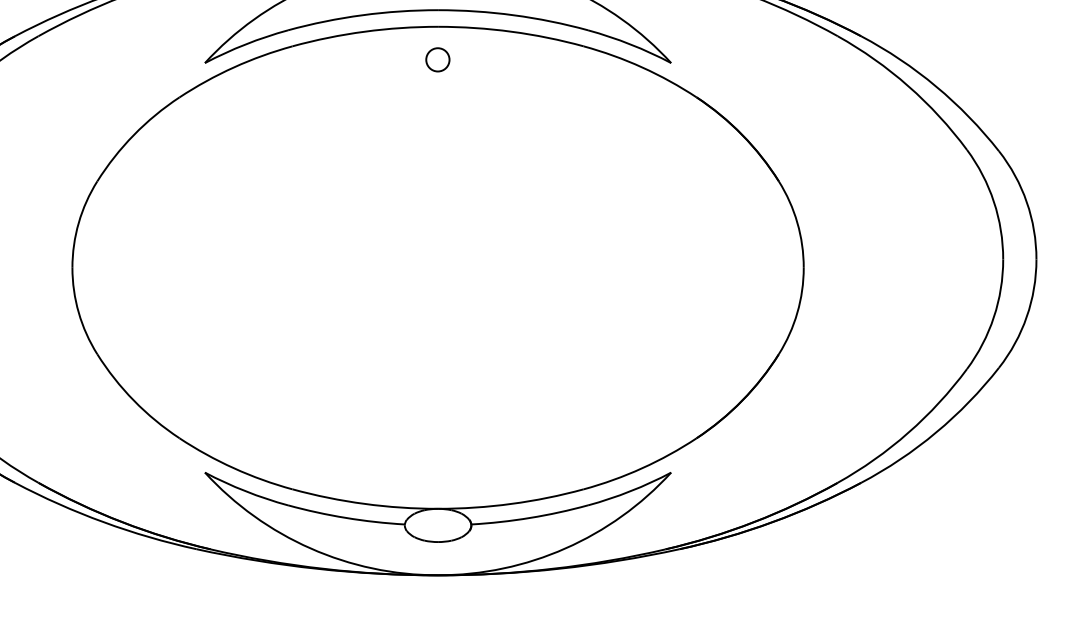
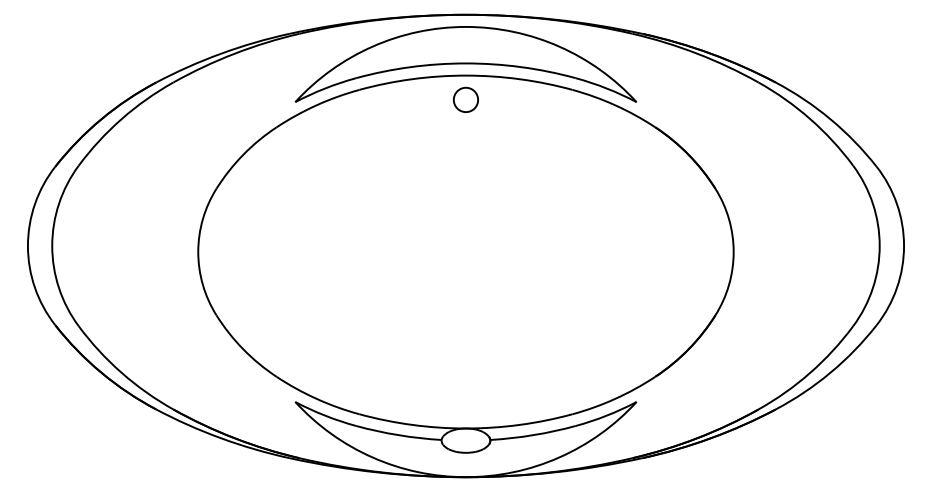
circle: (437, 59) -> (465, 99), size x1.43

